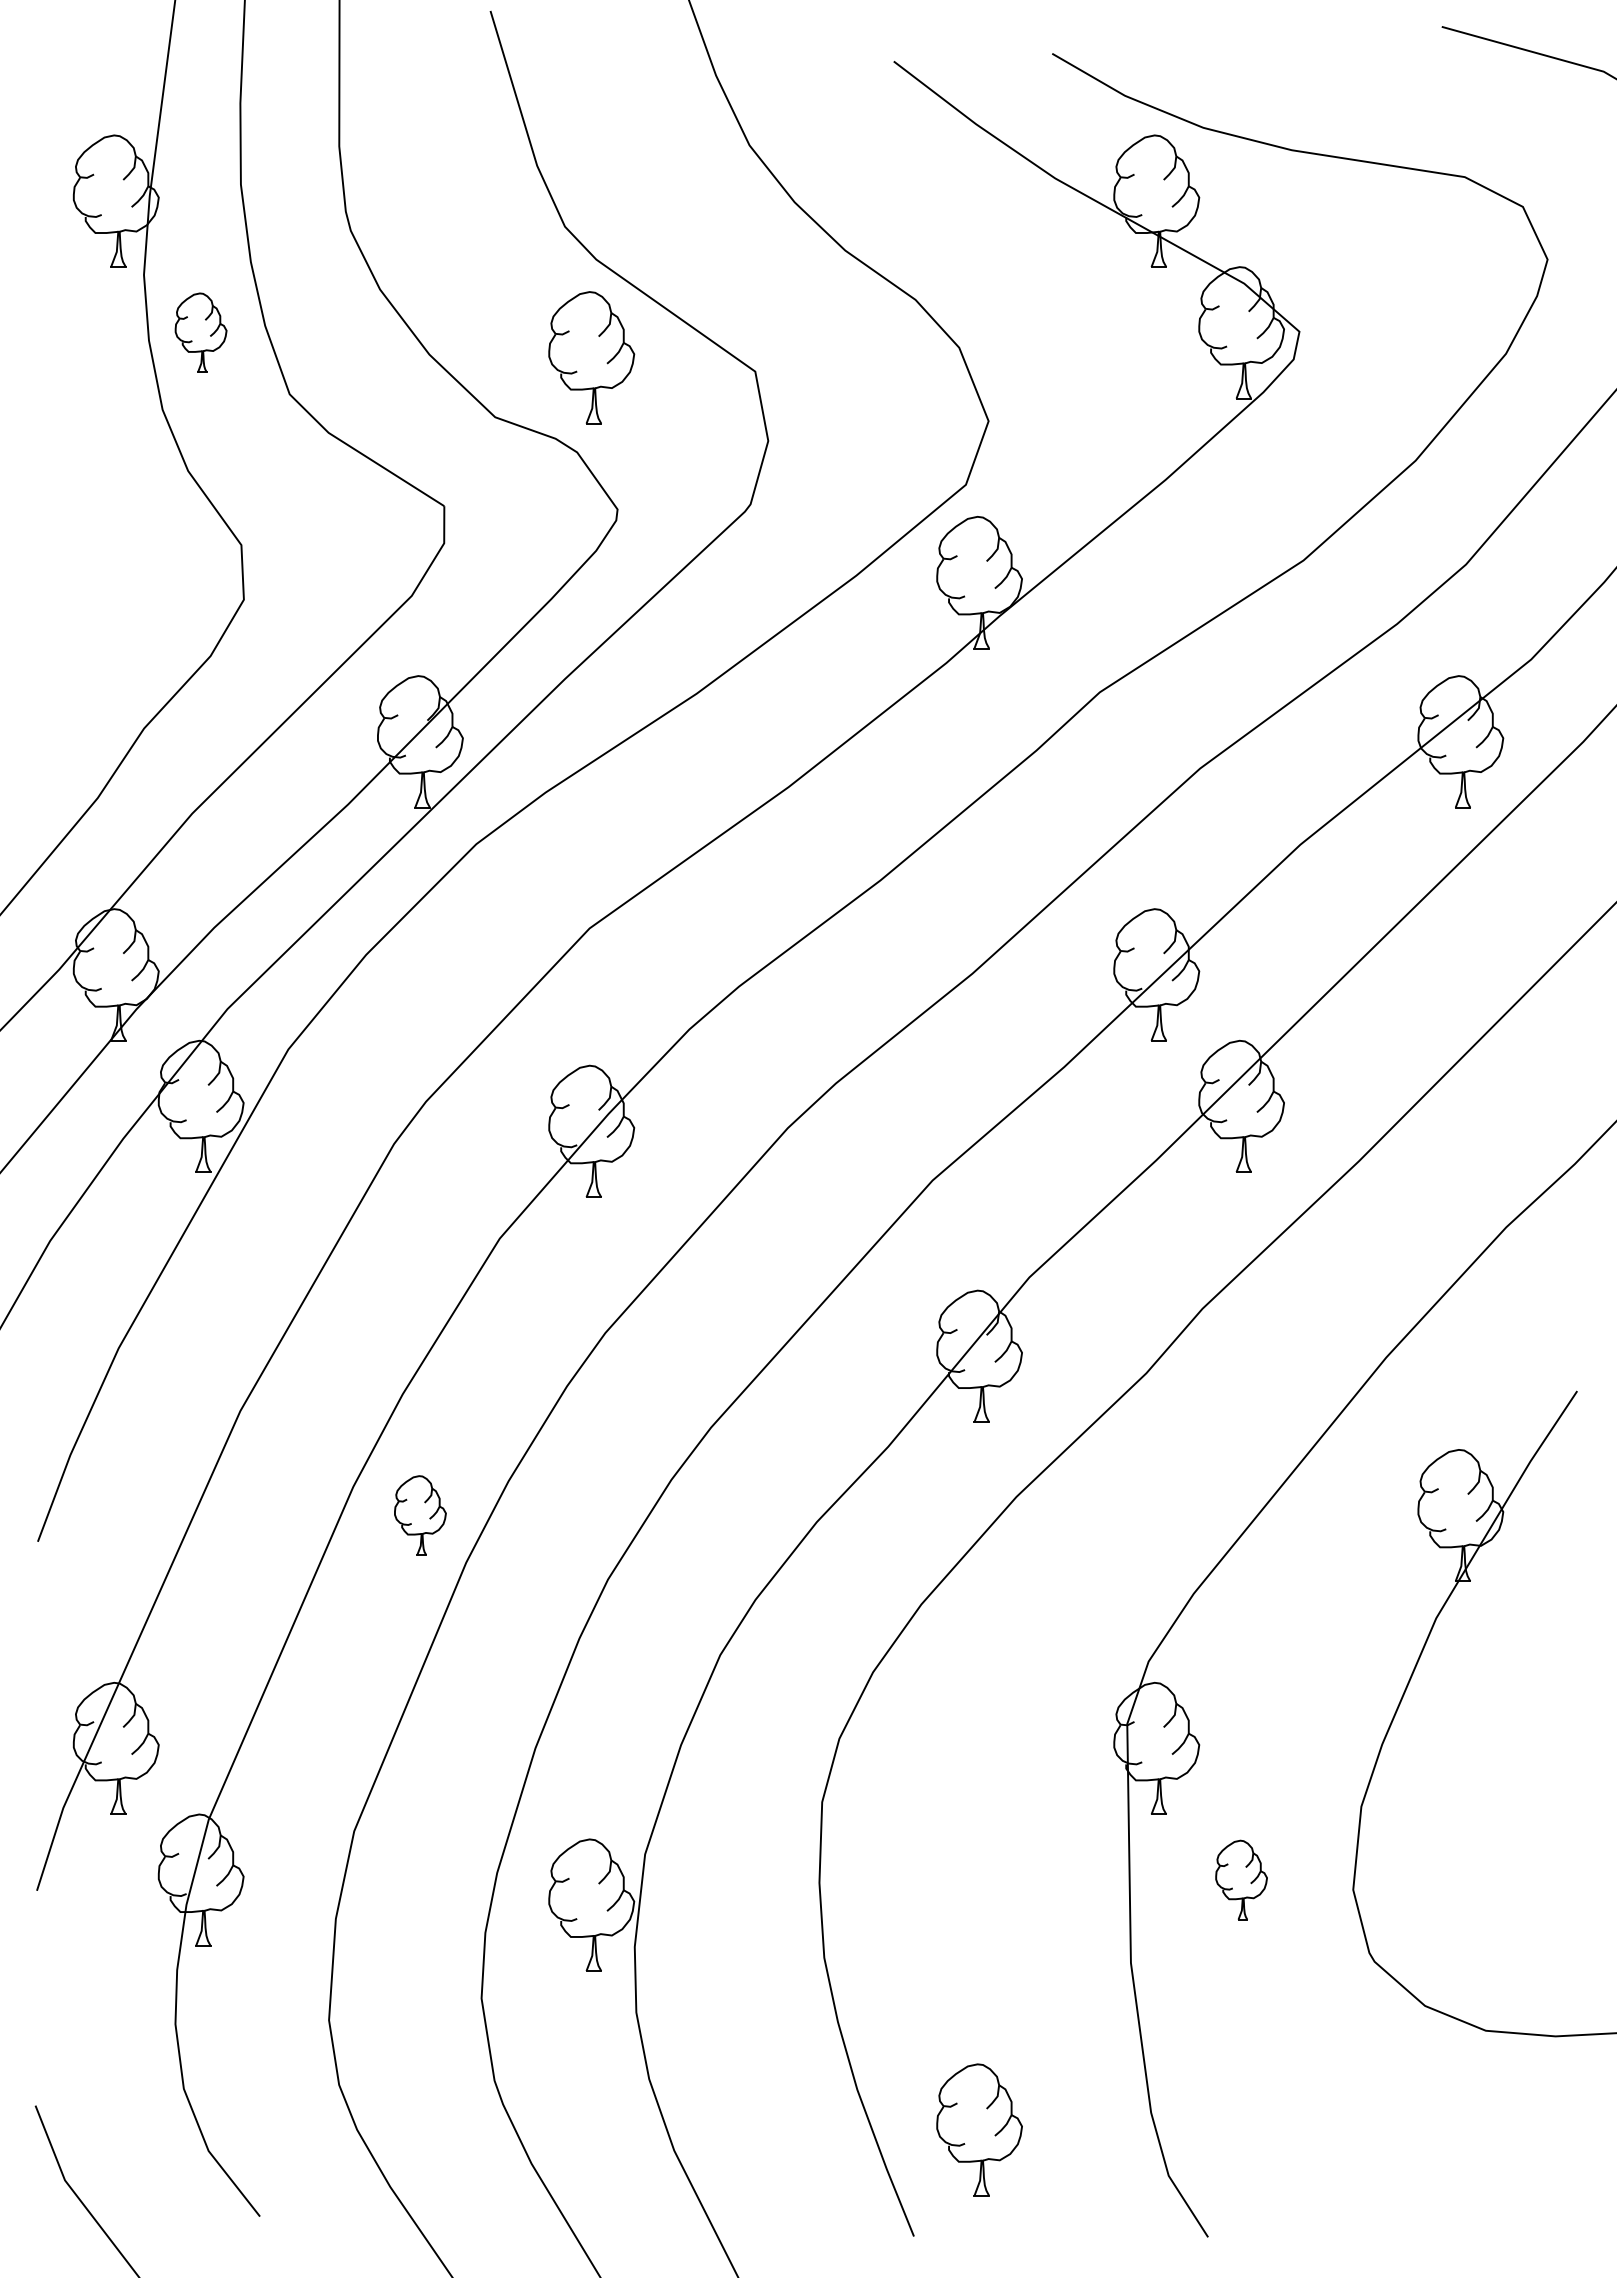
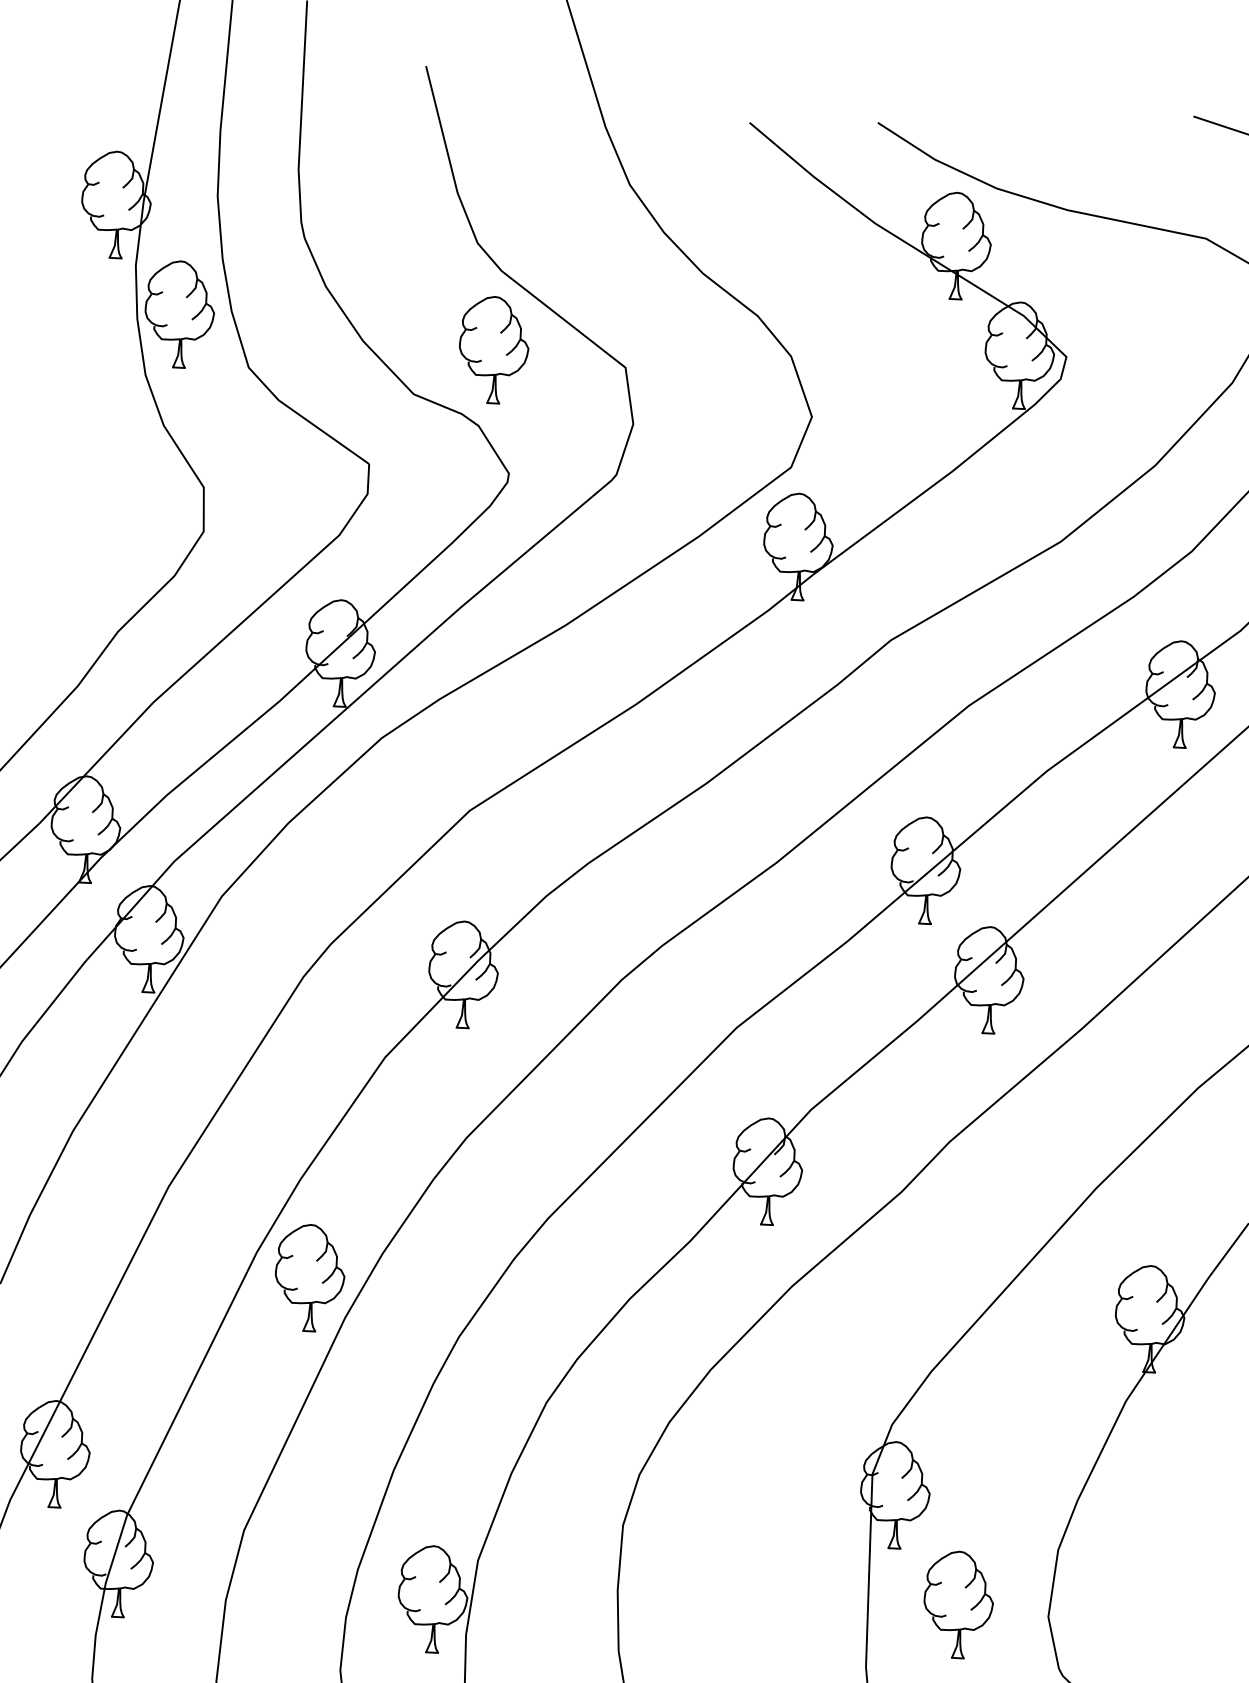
part: (200, 332) -> (179, 314), size x1.67
part: (420, 1515) -> (310, 1277), size x1.67
part: (1241, 1879) -> (958, 1604), size x1.67

